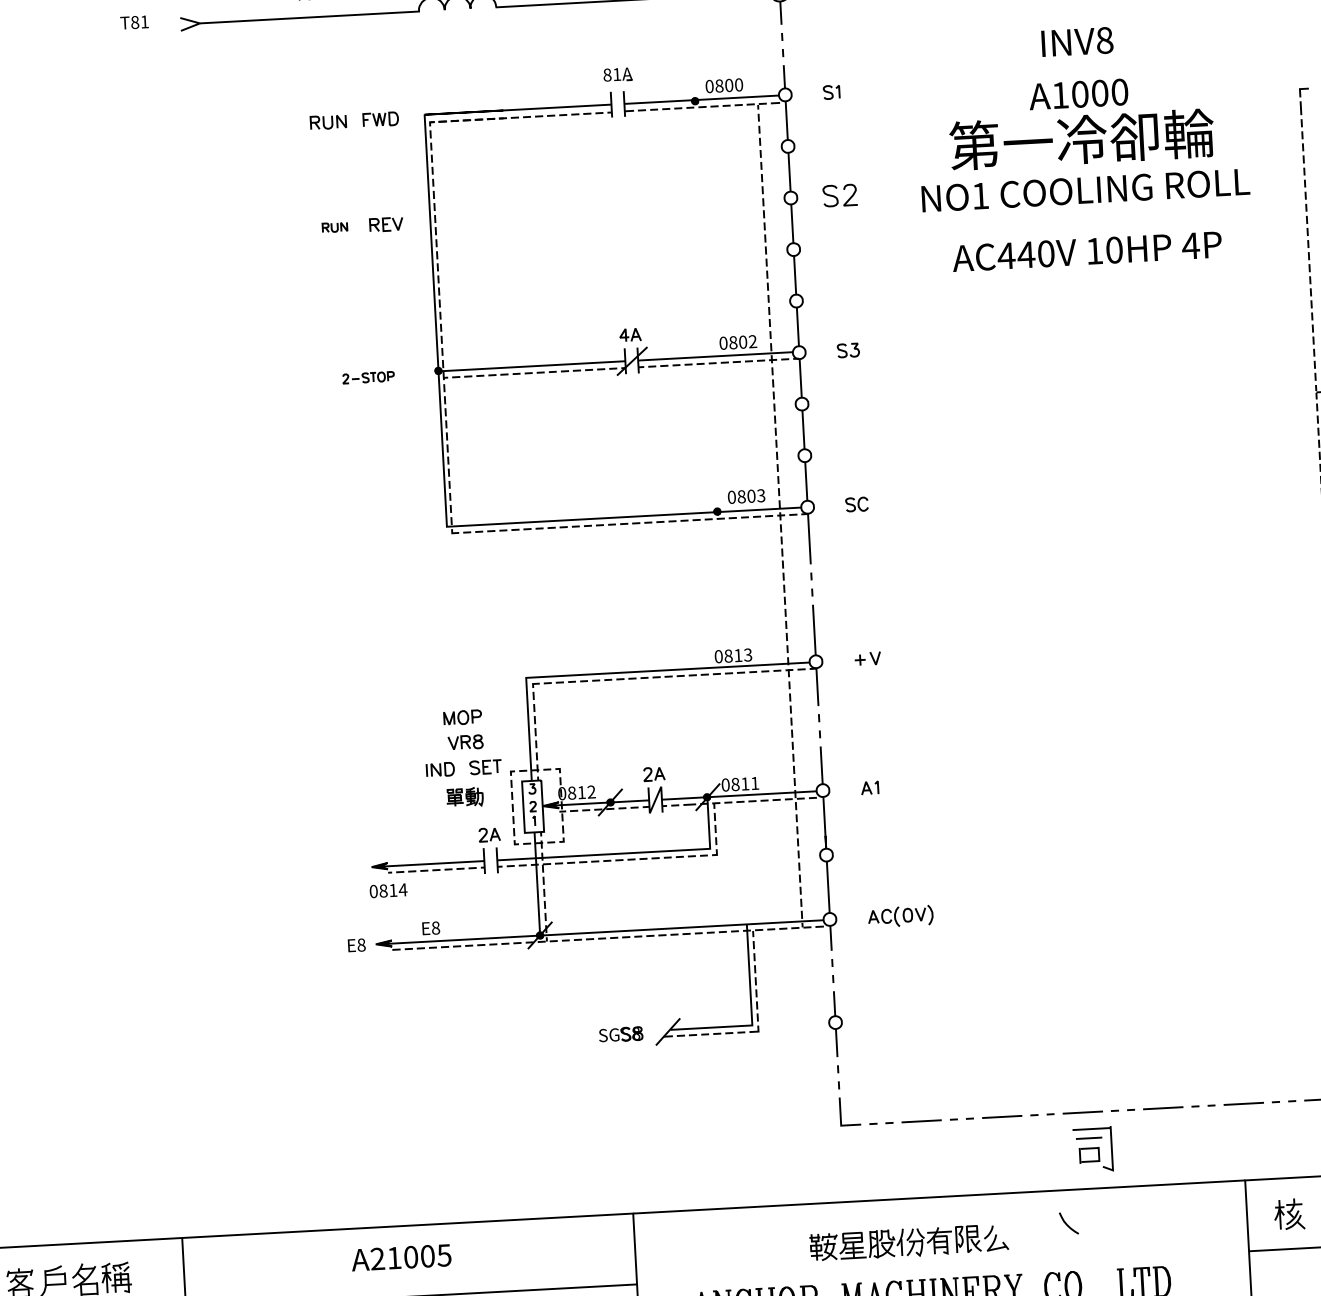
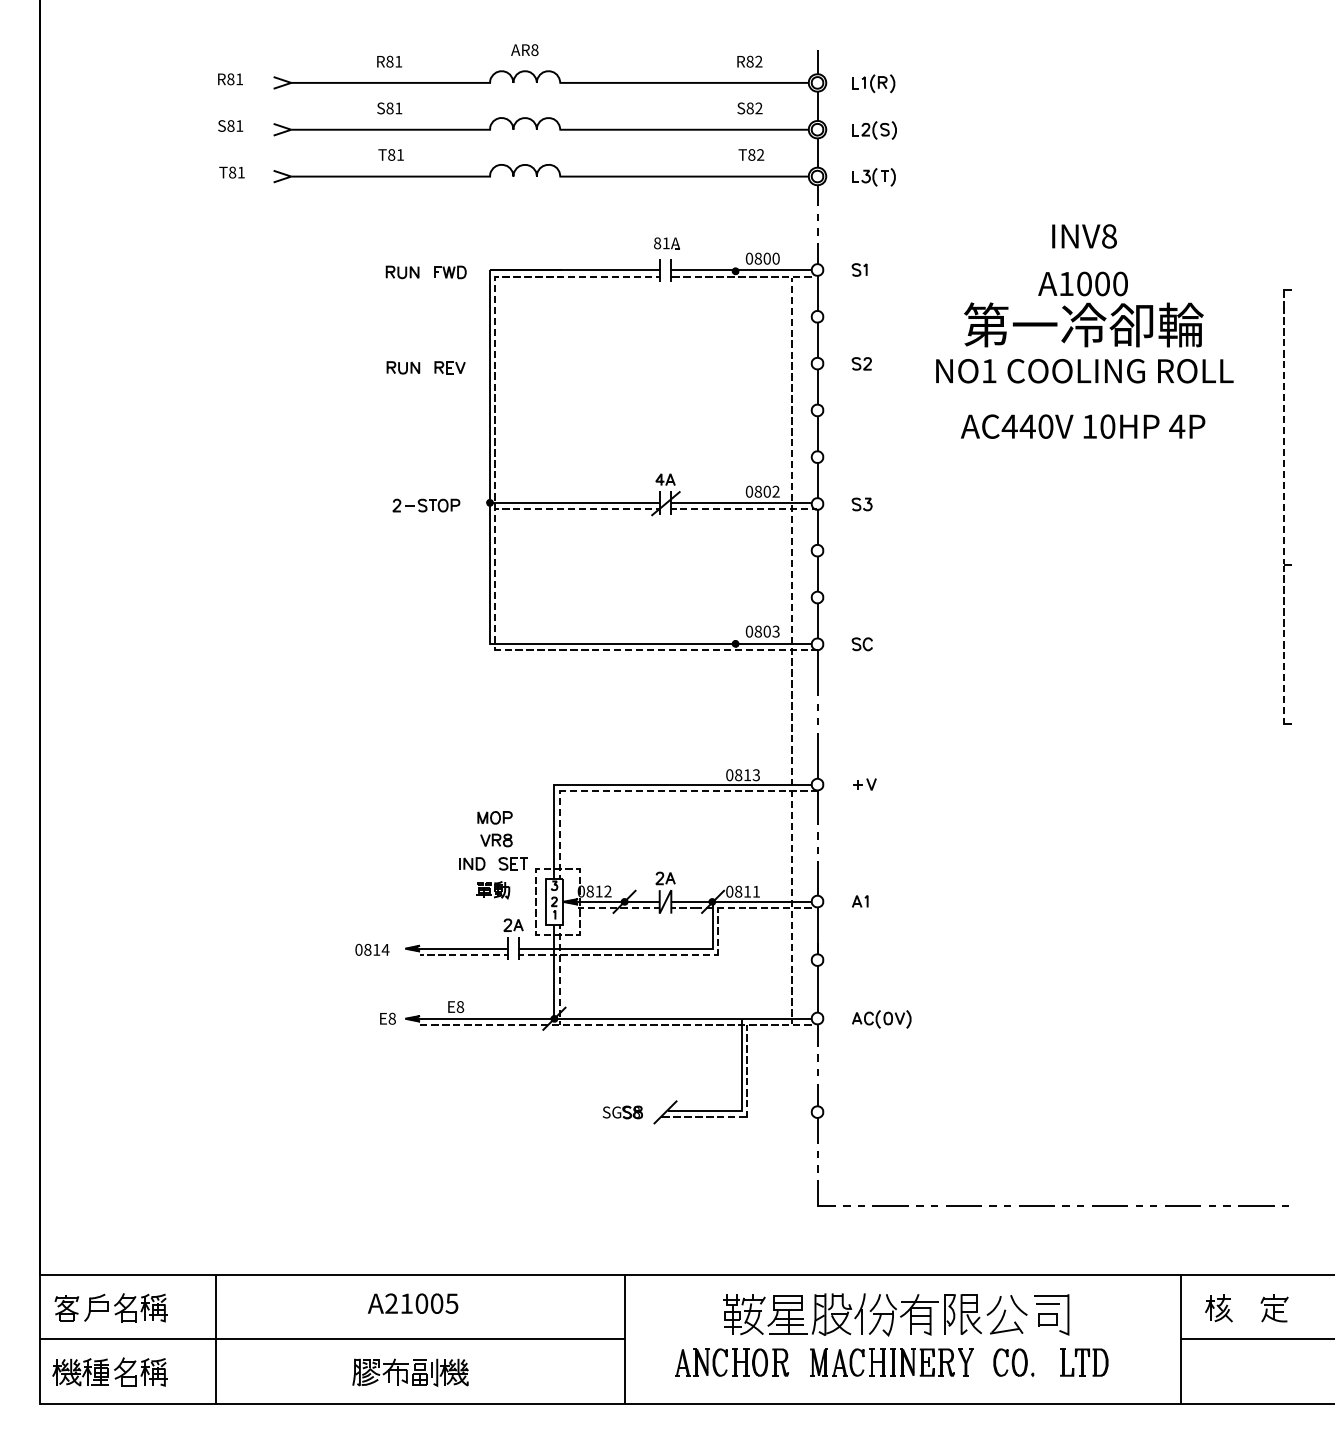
part: (839, 195) -> (861, 363), size x0.62
part: (335, 227) -> (403, 367), size x1.43
part: (368, 377) -> (426, 505), size x1.43
text: (388, 890) -> (372, 949), moved
part: (1093, 1149) -> (1051, 1314), moved
part: (909, 1242) -> (873, 1314), size x1.67

